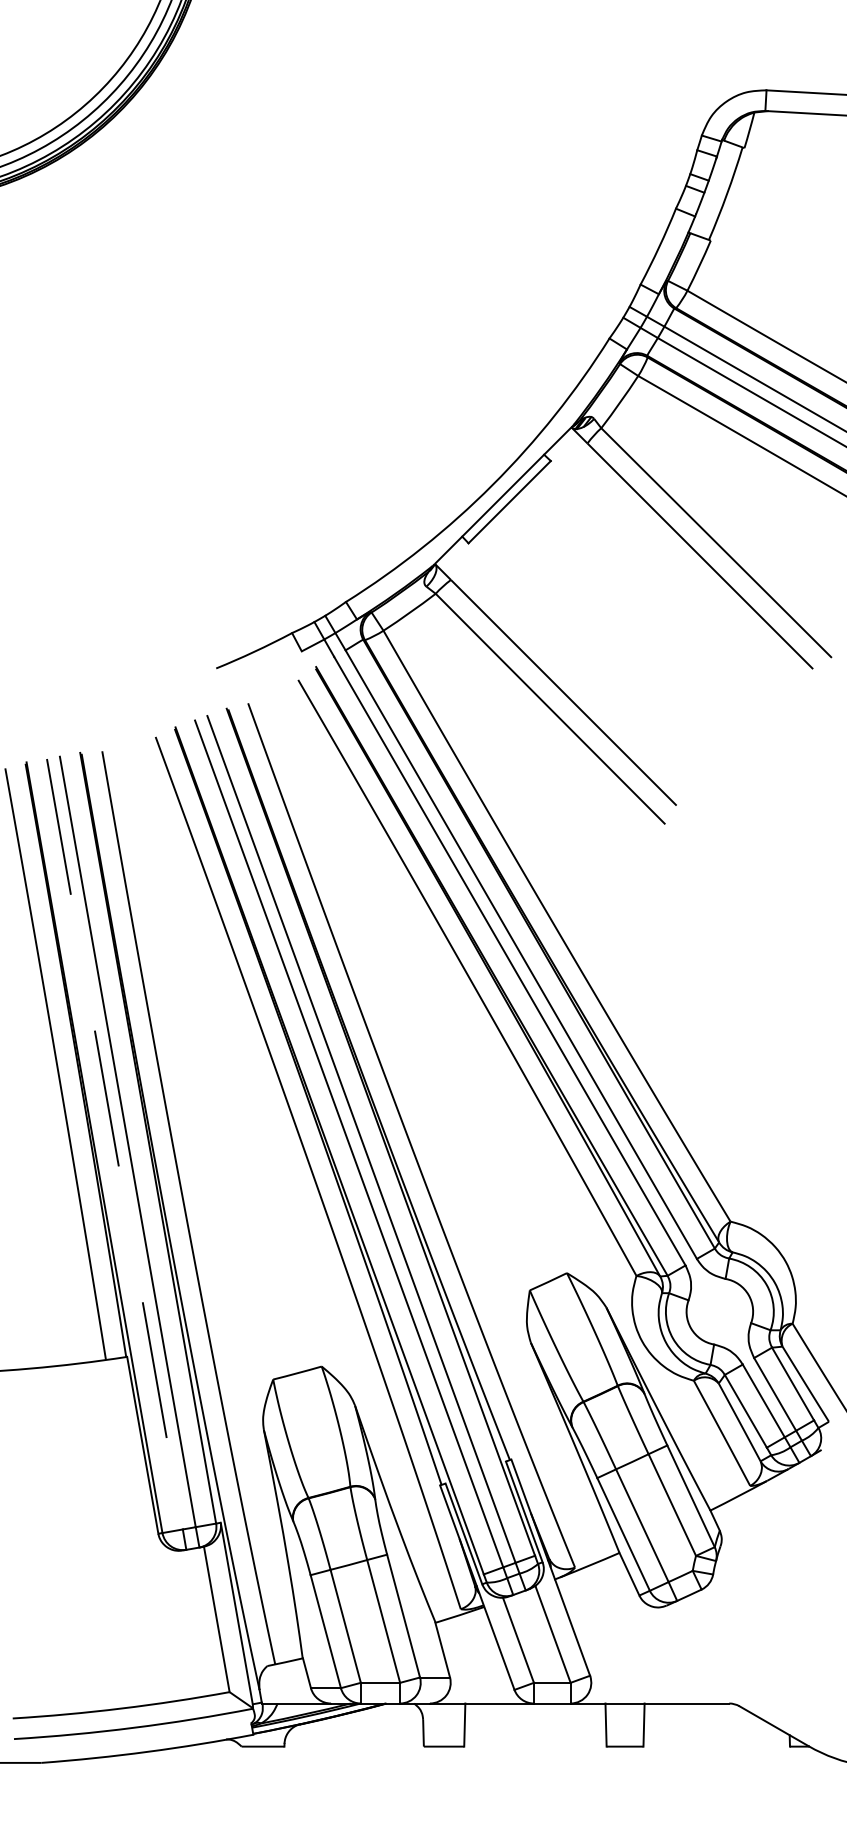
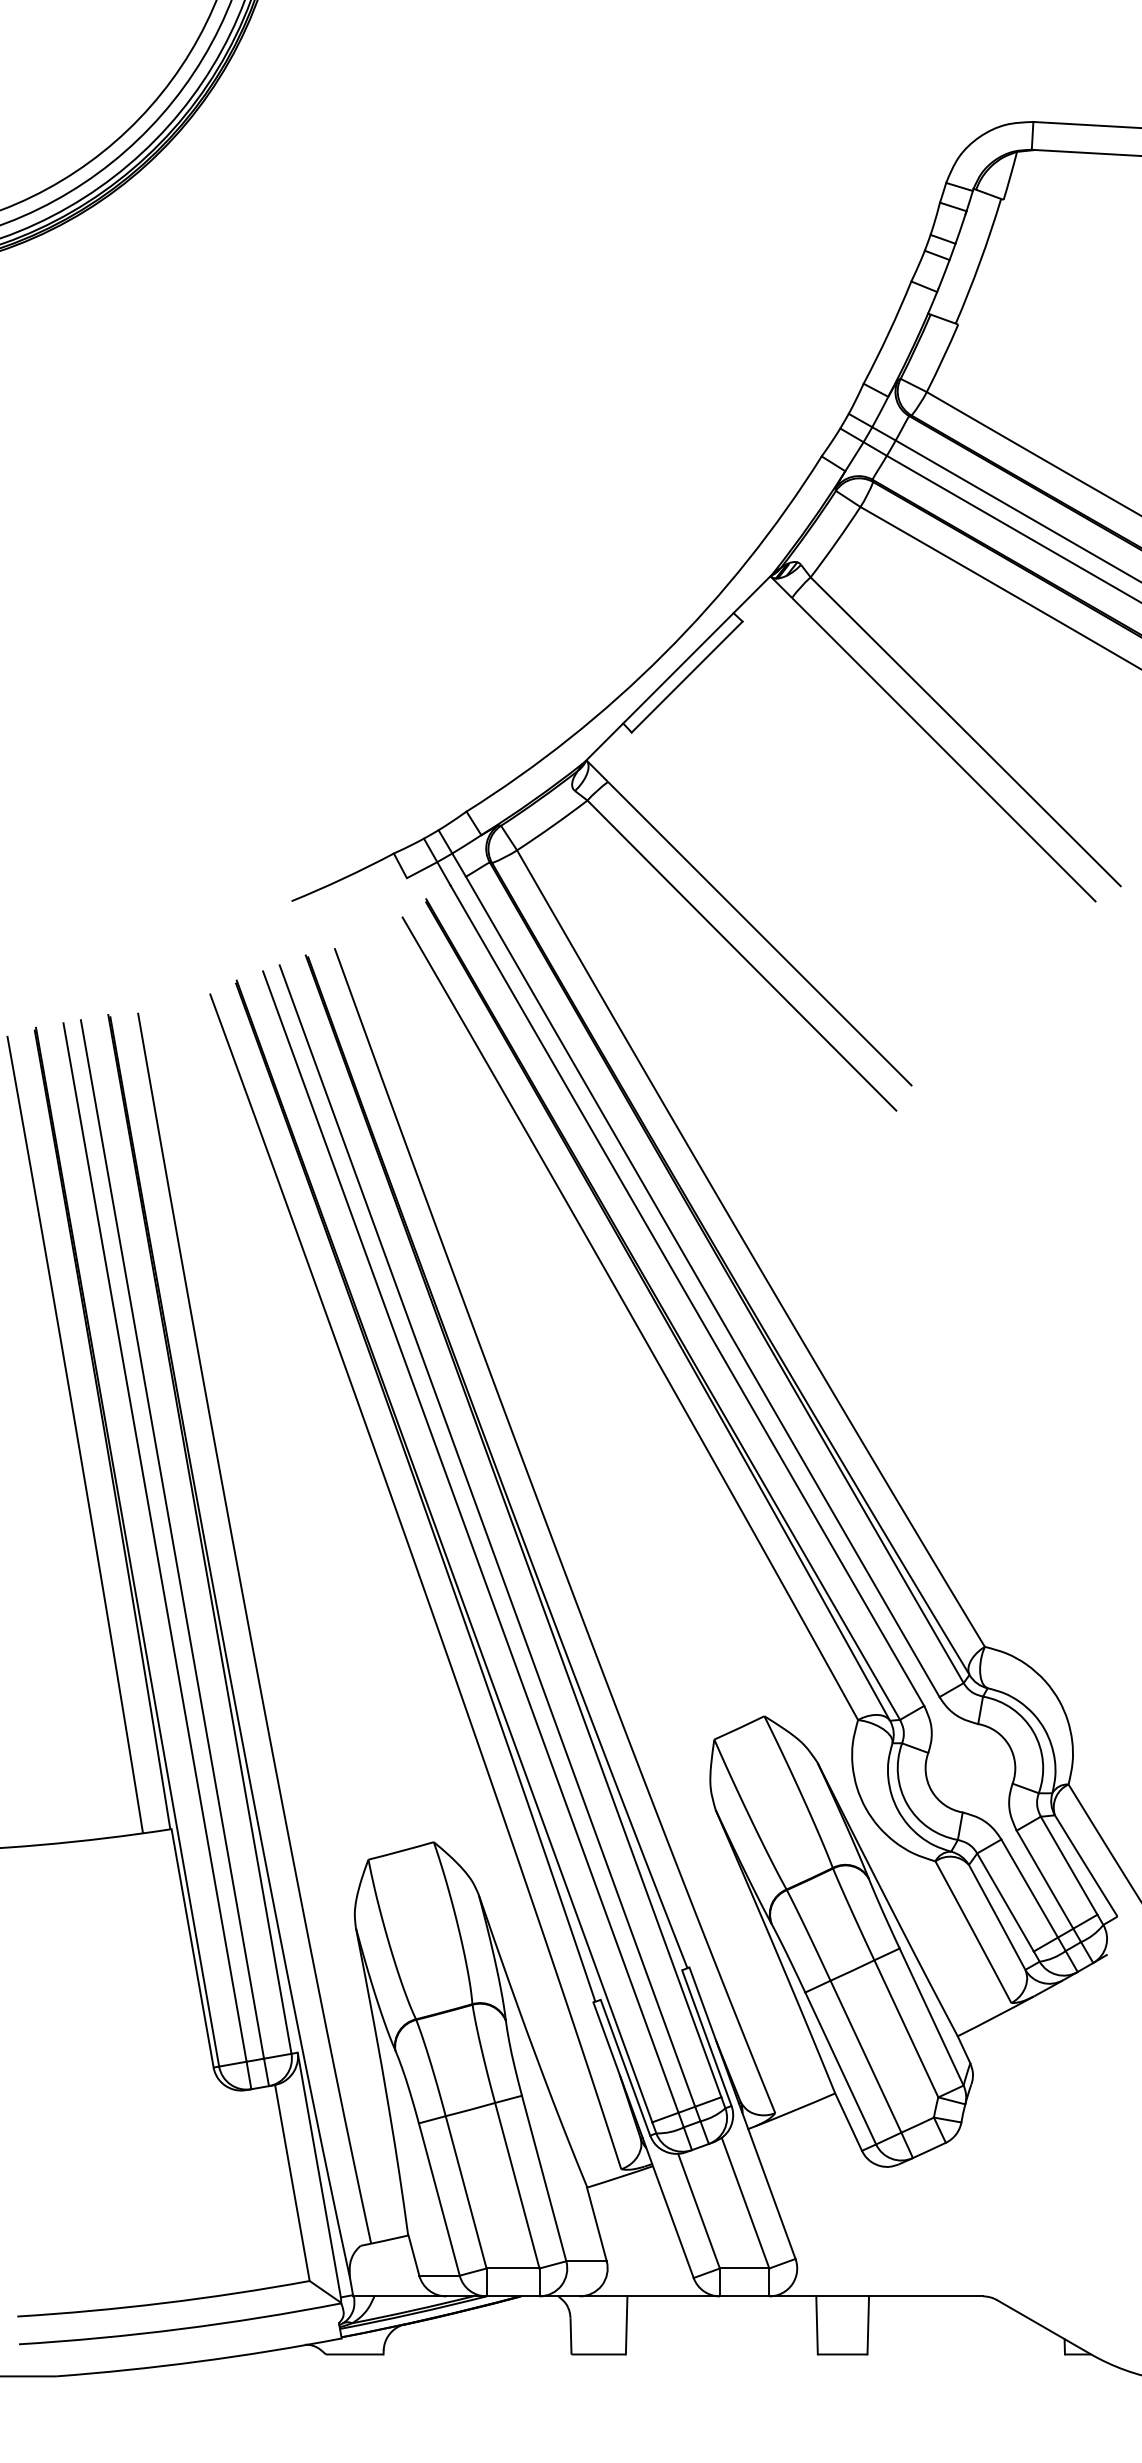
line: (115, 1144) -> (155, 1542), dashed -> solid

